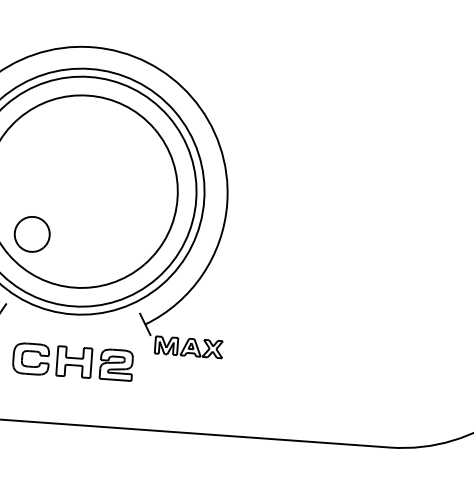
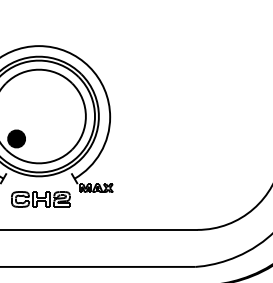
fill: (31, 233) -> (16, 138), added

